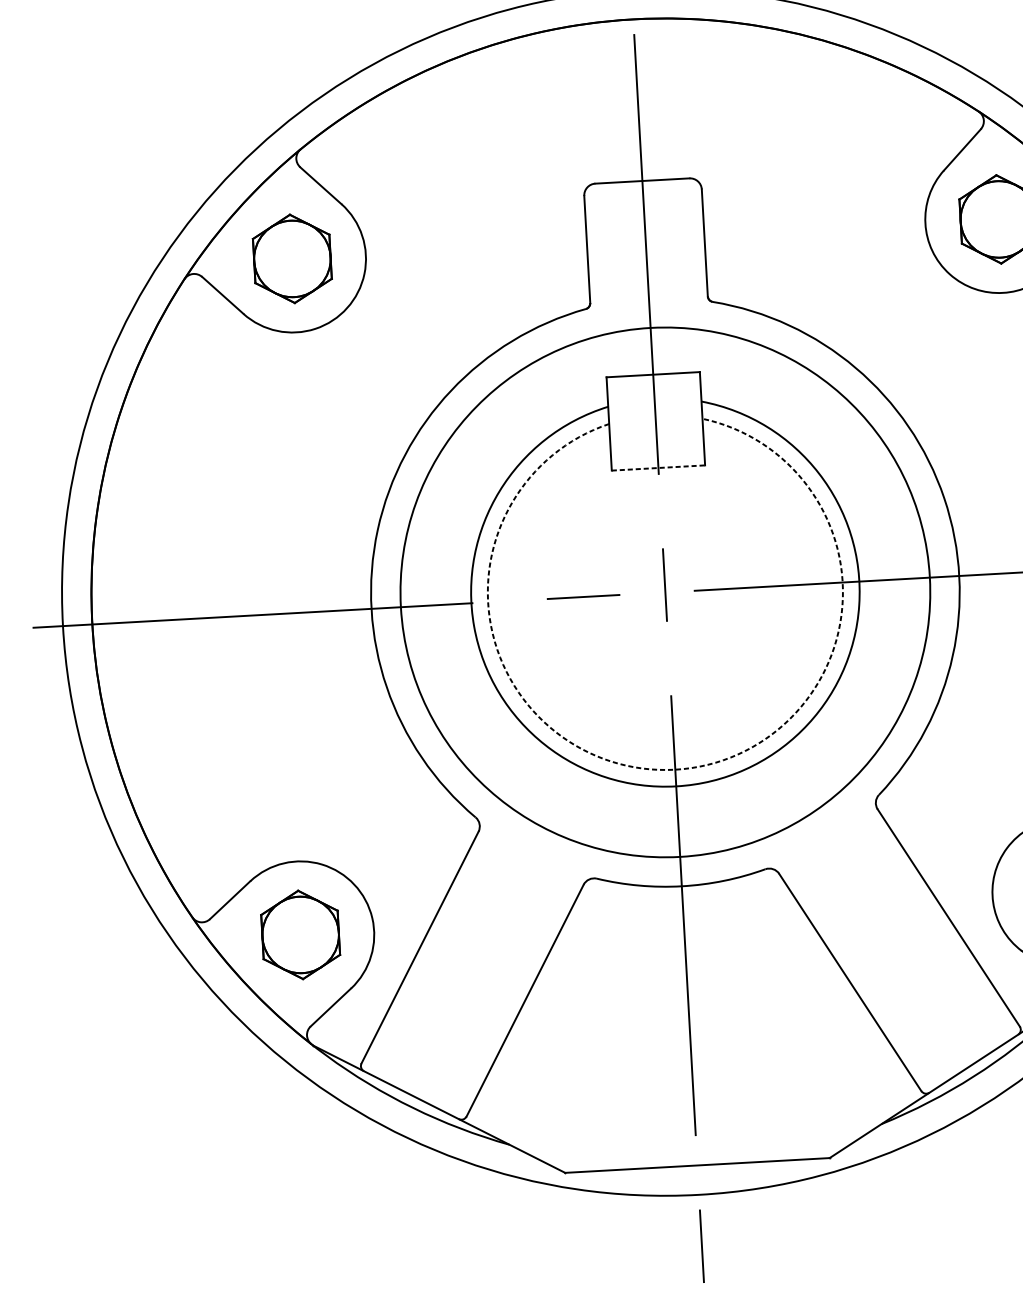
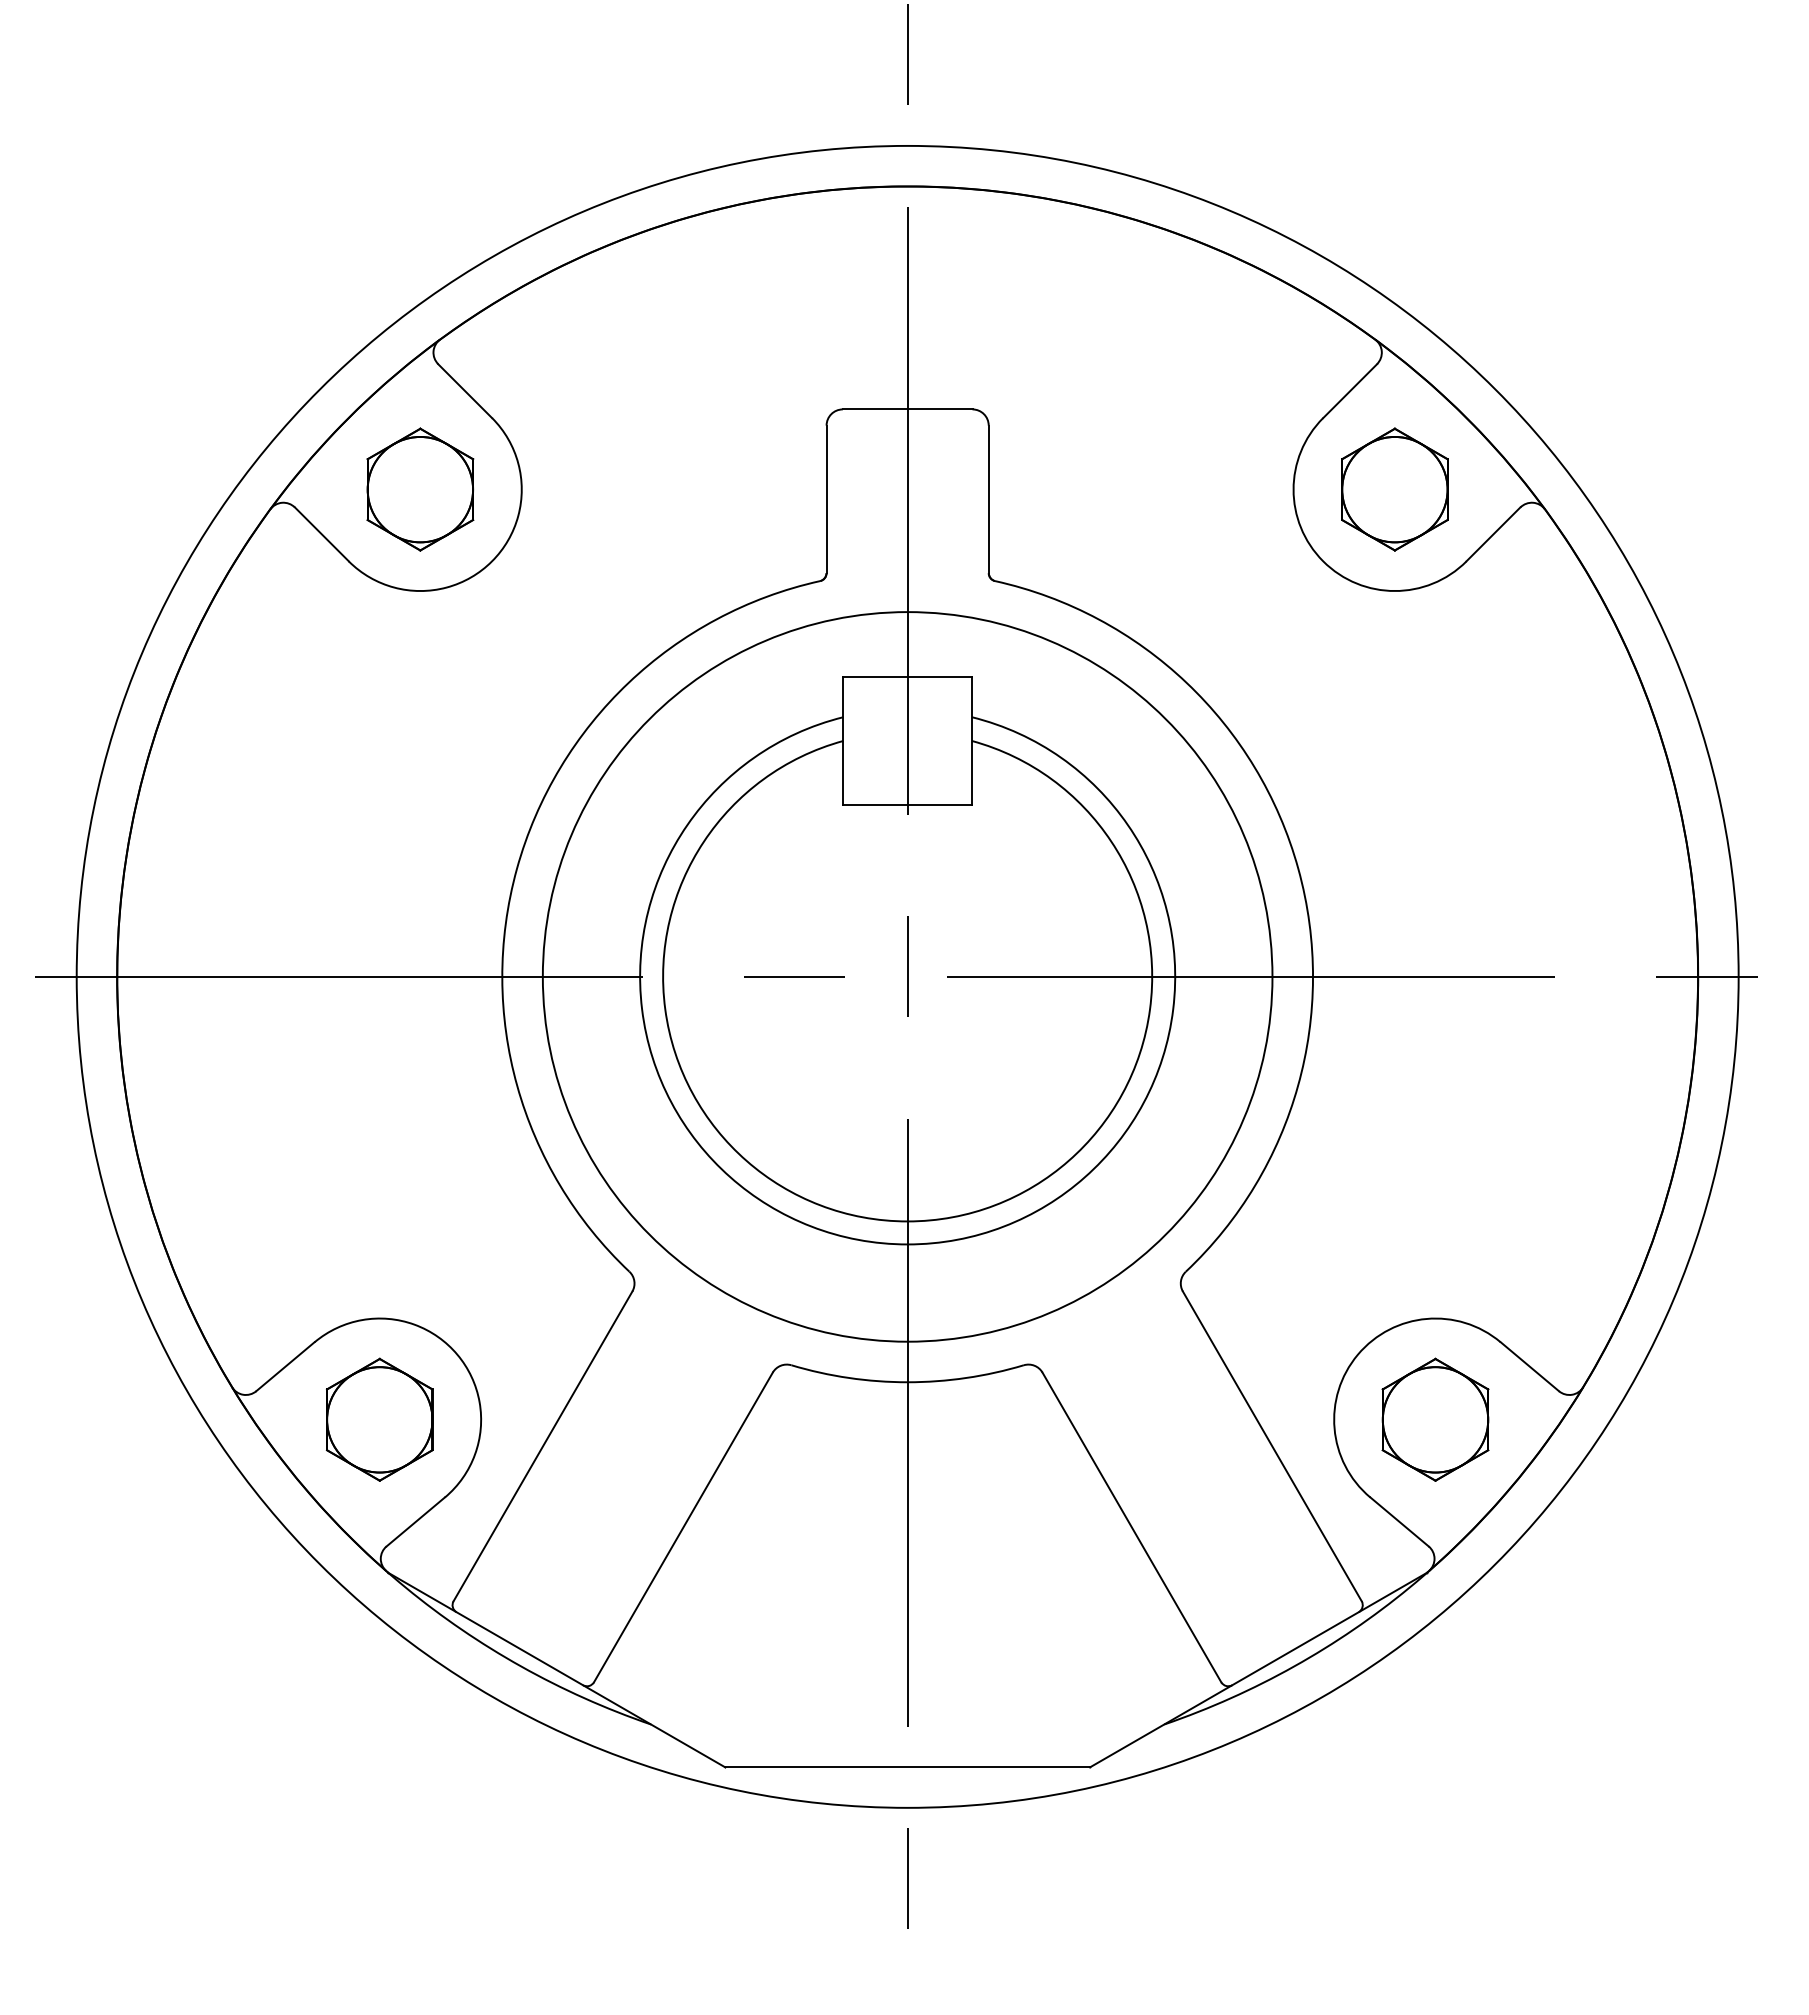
line: (659, 468) -> (908, 805), dashed -> solid
arc: (675, 769) -> (907, 1221), dashed -> solid

